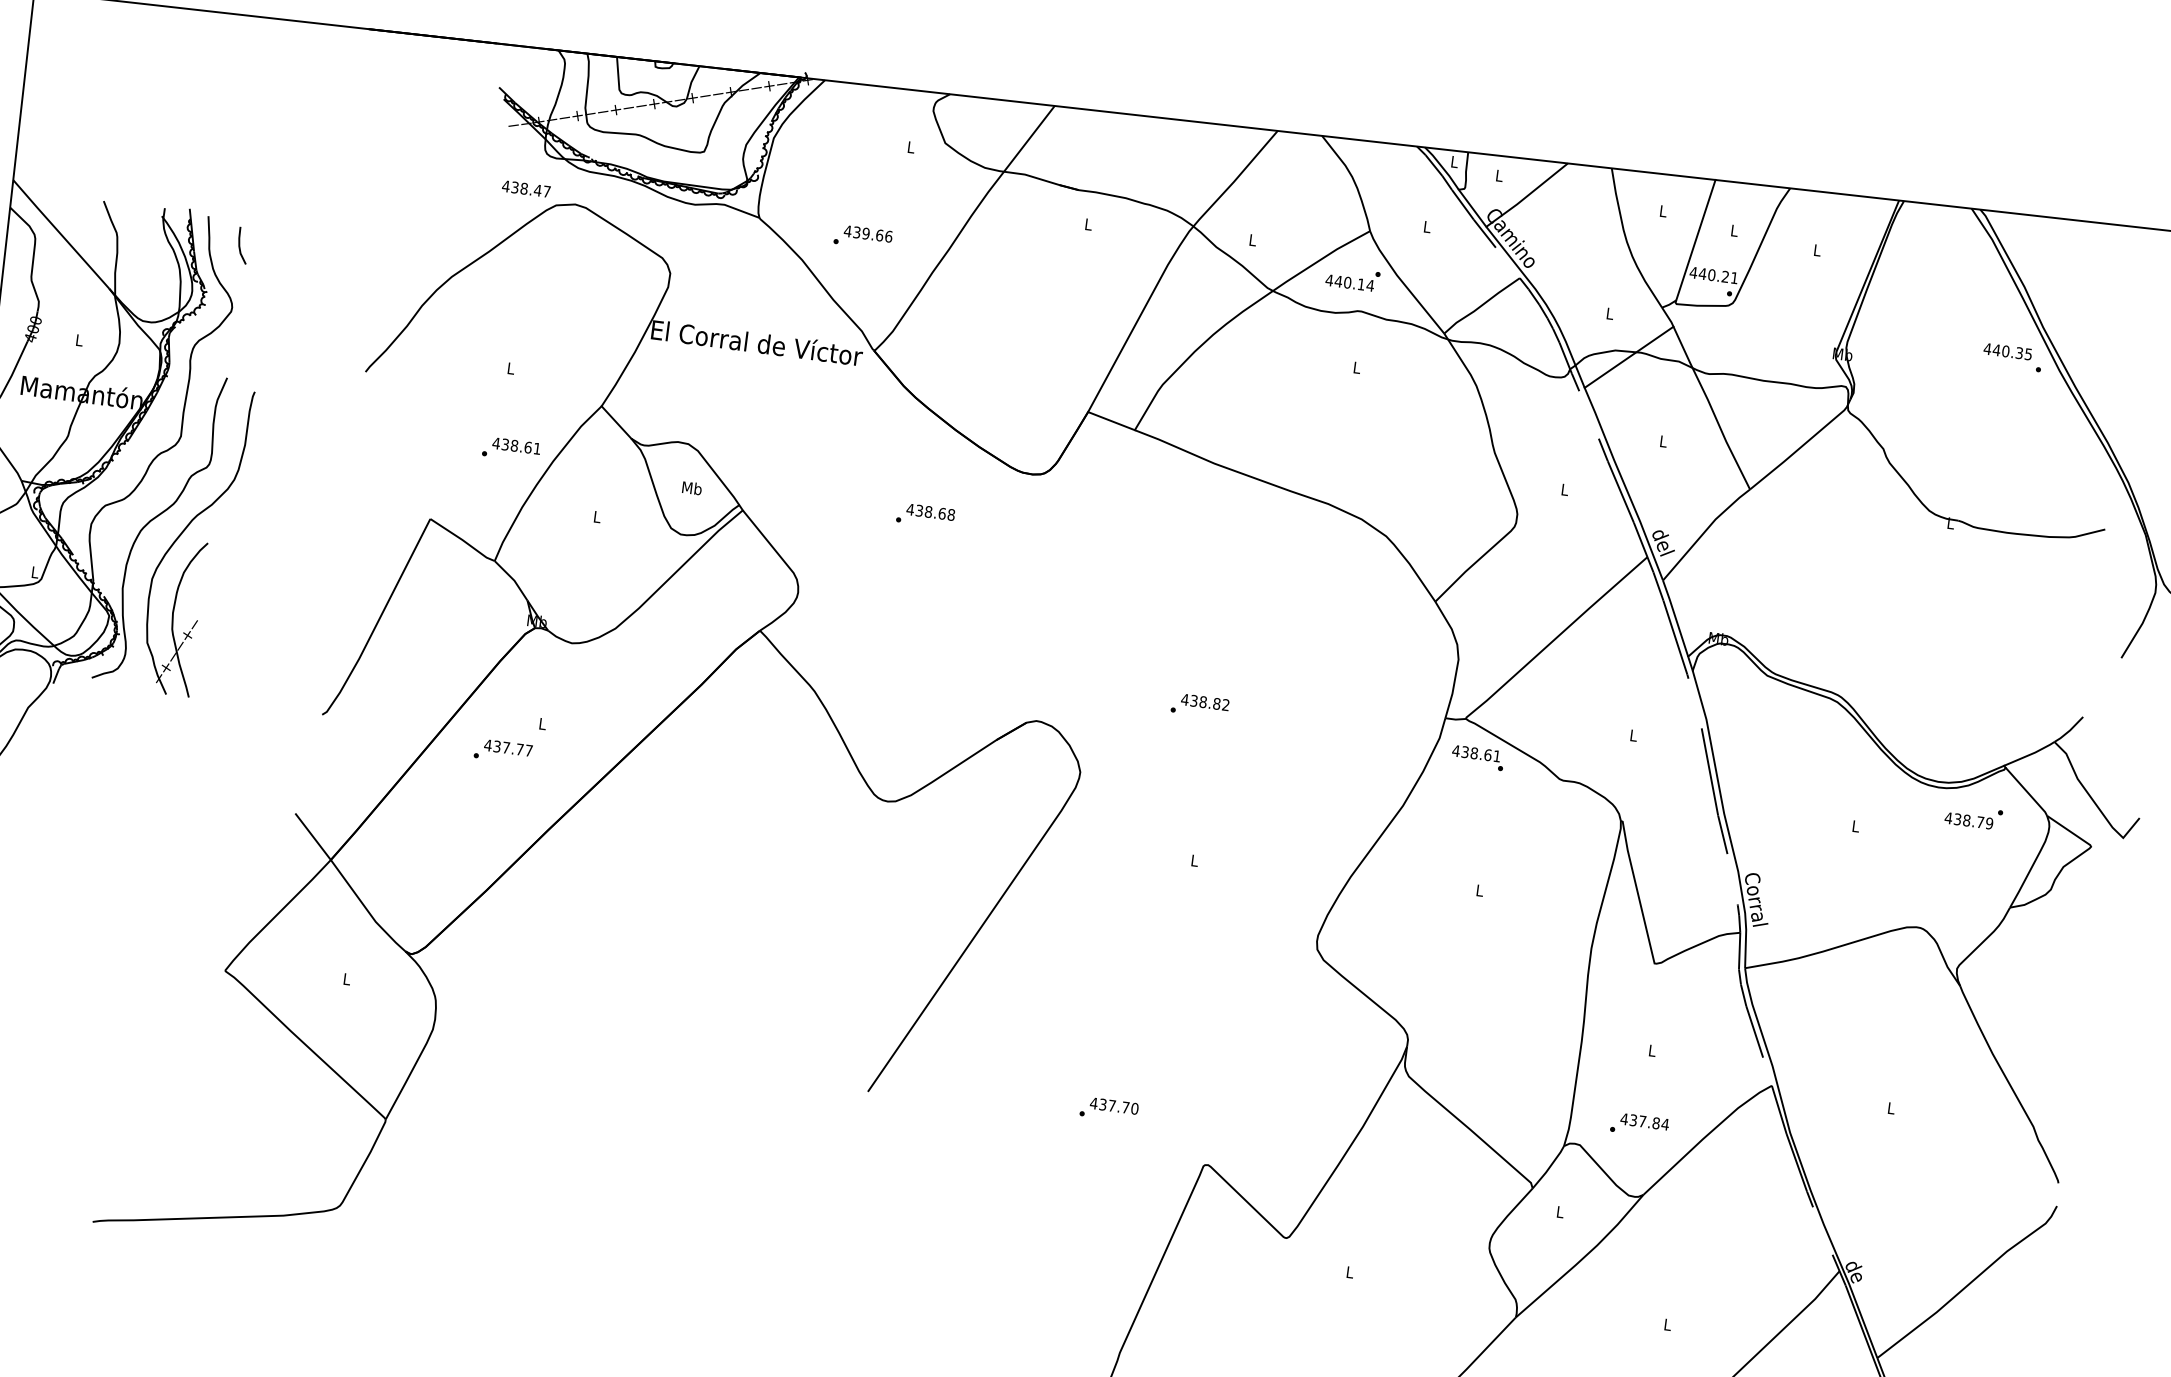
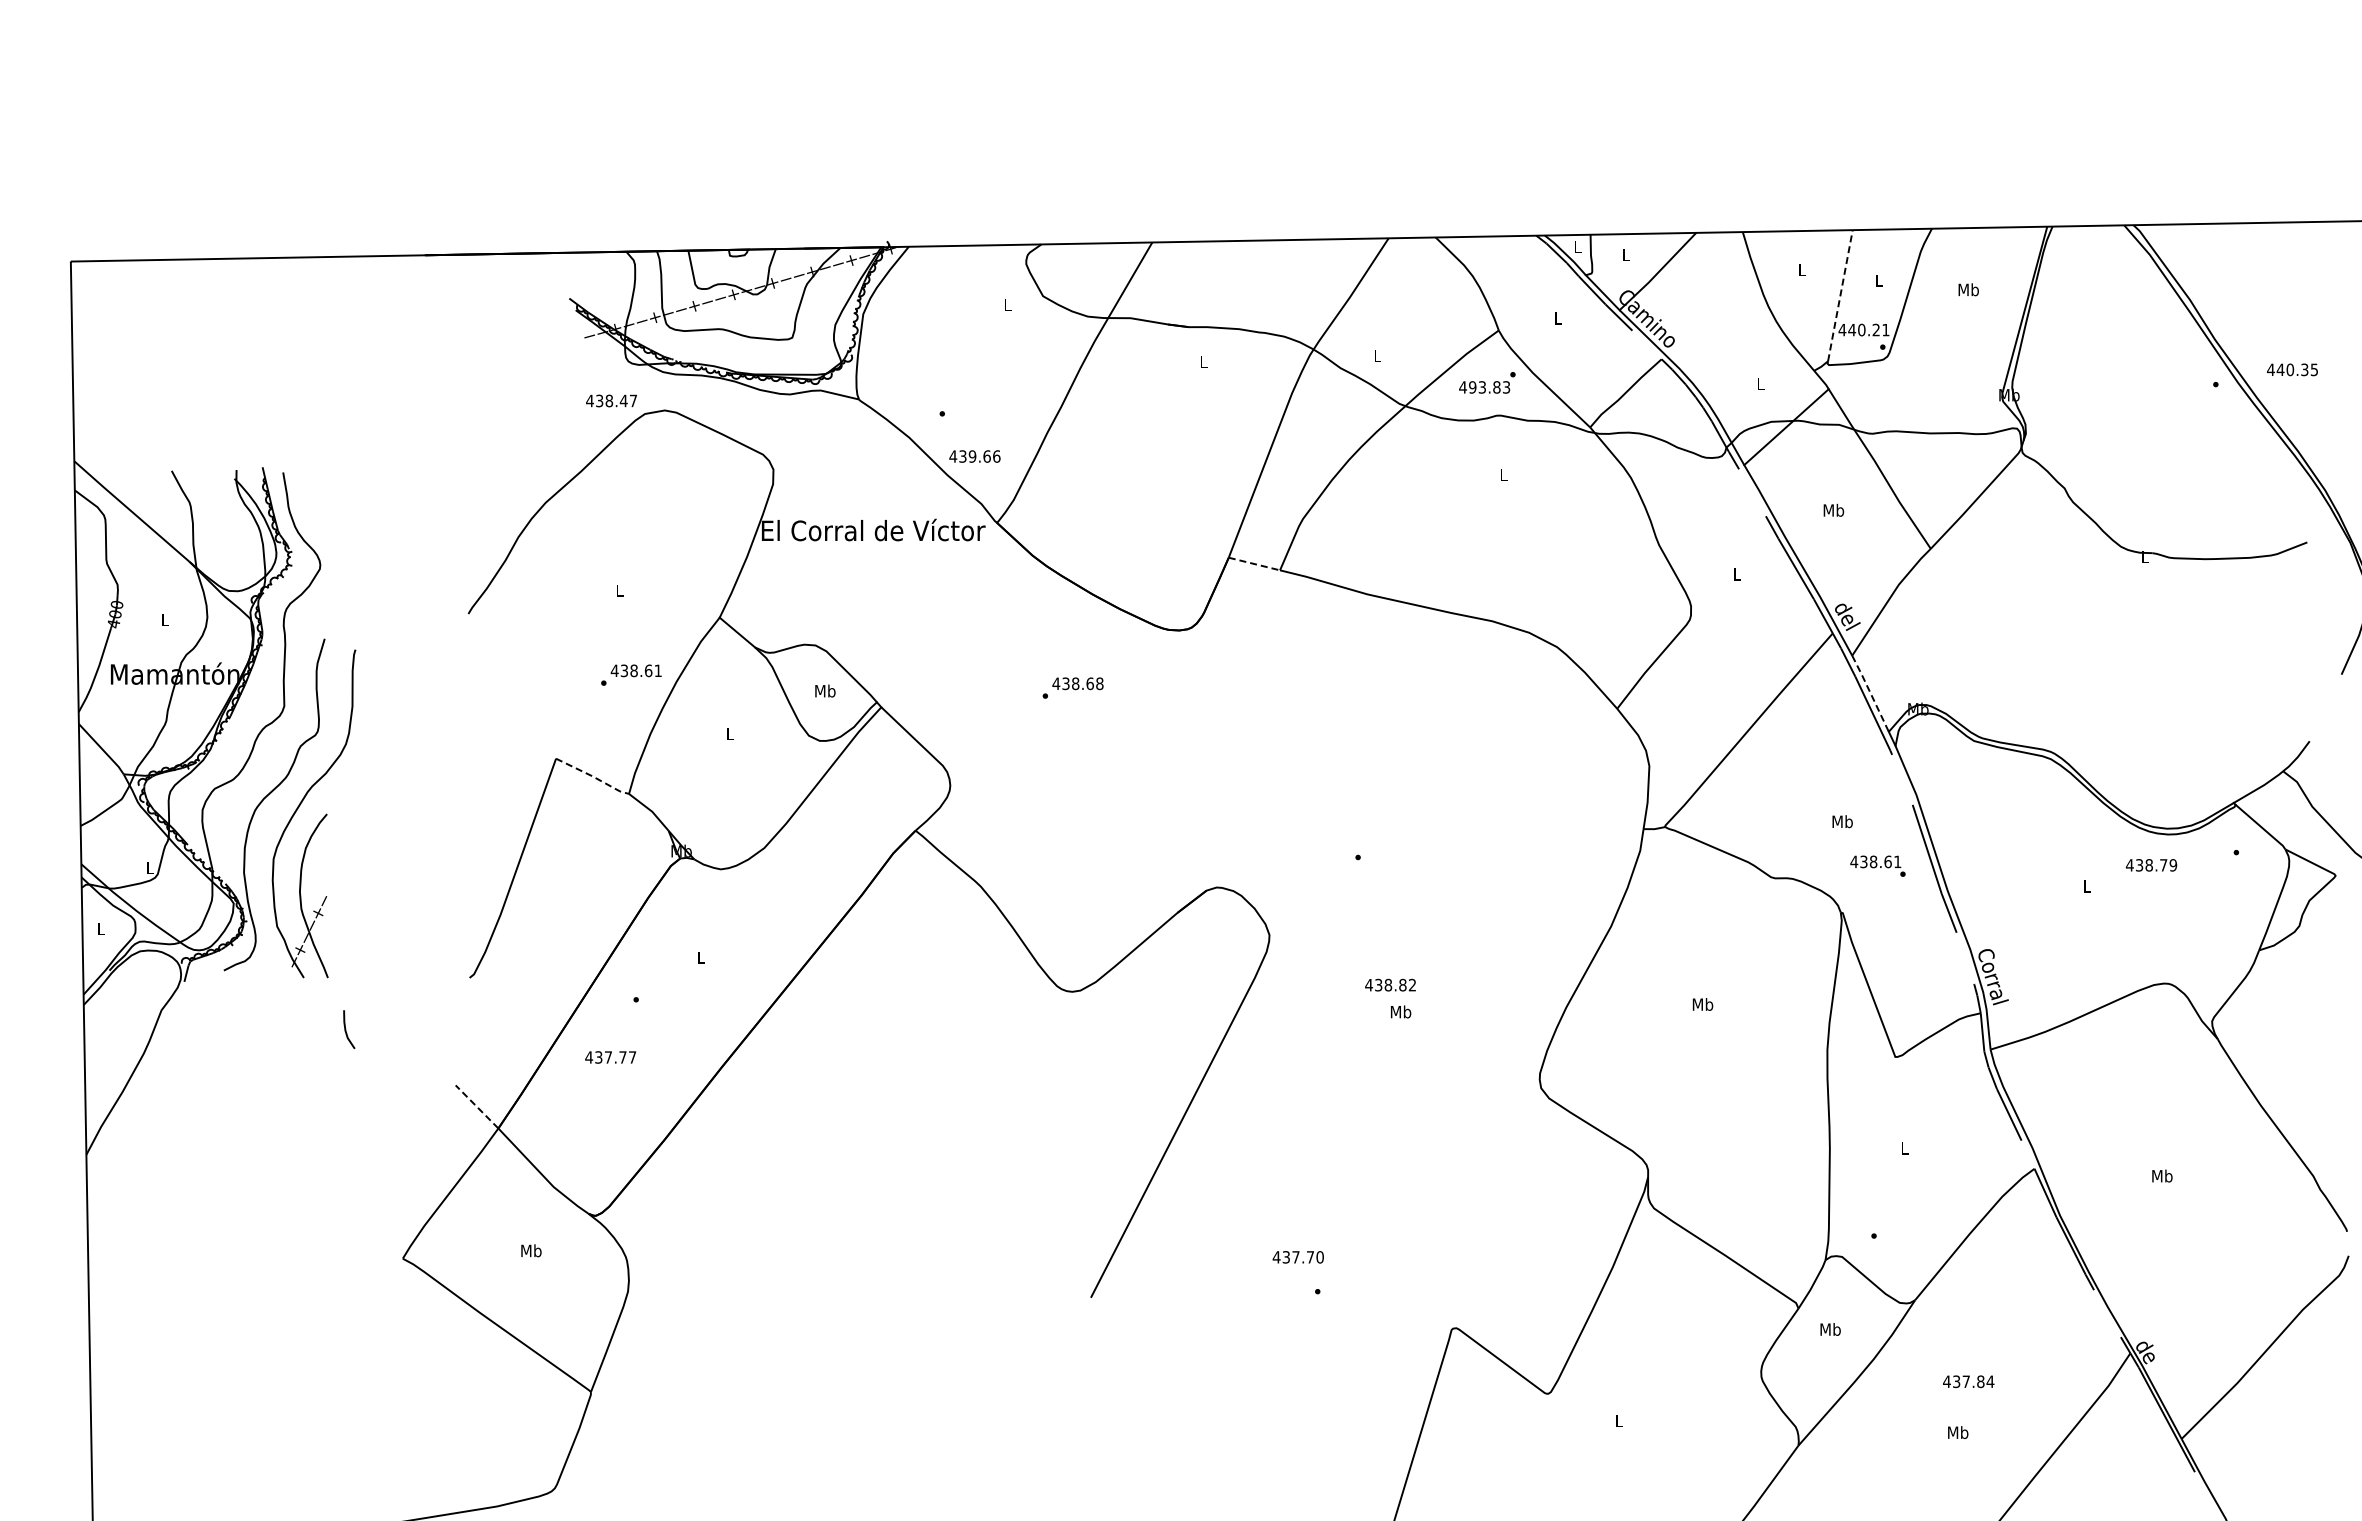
text: (867, 233) -> (974, 456), moved
line: (1696, 240) -> (1840, 295), solid -> dashed
line: (240, 245) -> (346, 1029), moved
text: (1817, 250) -> (1968, 289), L -> Mb
text: (1354, 283) -> (1489, 387), 440.14 -> 493.83
text: (2007, 351) -> (2292, 369), moved
line: (1111, 421) -> (1254, 564), solid -> dashed
text: (1663, 440) -> (1833, 509), L -> Mb
line: (463, 540) -> (593, 776), solid -> dashed
line: (1675, 618) -> (1870, 693), solid -> dashed
text: (1205, 701) -> (1390, 984), moved
text: (1633, 735) -> (1842, 821), L -> Mb
text: (508, 748) -> (610, 1057), moved
text: (1477, 757) -> (1877, 865), moved
text: (1968, 821) -> (2151, 865), moved
line: (312, 836) -> (476, 1106), solid -> dashed
text: (1195, 860) -> (1401, 1011), L -> Mb
text: (1479, 890) -> (1702, 1004), L -> Mb
text: (347, 978) -> (531, 1250), L -> Mb
text: (1113, 1106) -> (1297, 1257), moved
text: (1891, 1107) -> (2162, 1175), L -> Mb
text: (1644, 1121) -> (1968, 1381), moved
text: (1560, 1212) -> (1830, 1329), L -> Mb
text: (1668, 1324) -> (1958, 1432), L -> Mb

